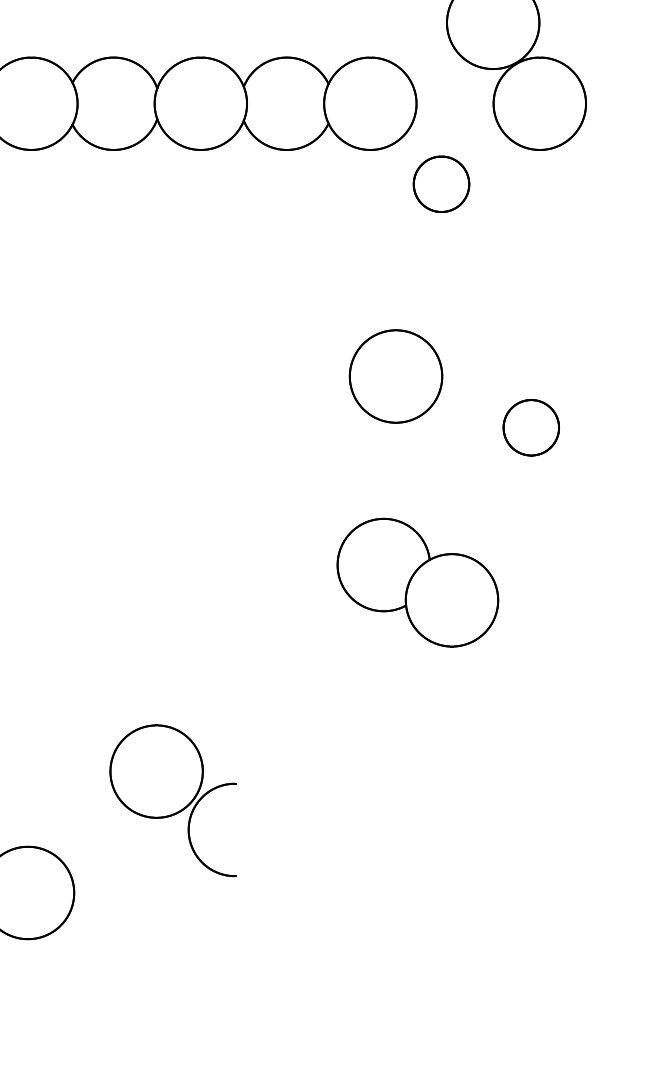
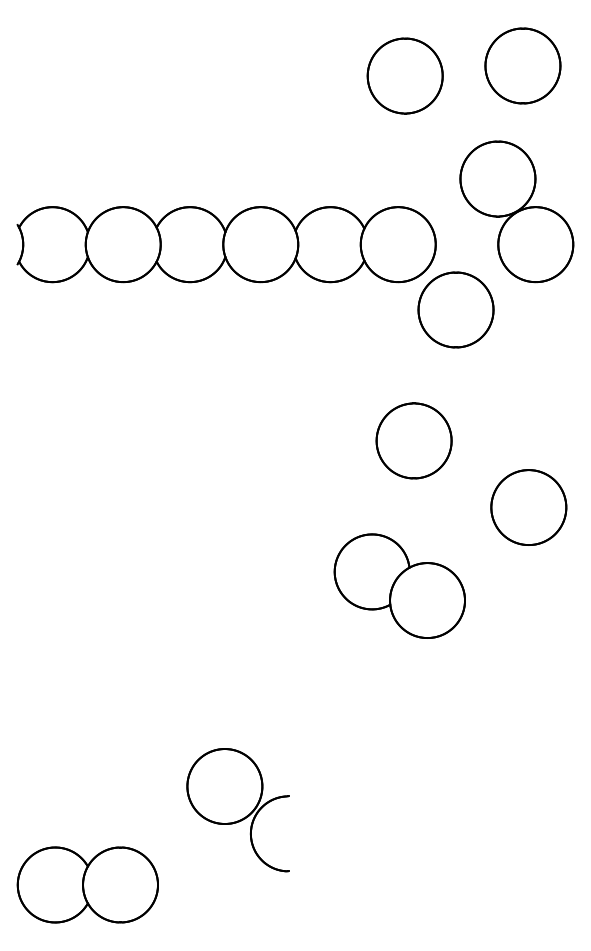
part: (440, 183) -> (455, 309), size x1.67
part: (395, 375) -> (413, 440), moved
part: (530, 427) -> (528, 507), size x1.67
part: (417, 581) -> (399, 585), moved

